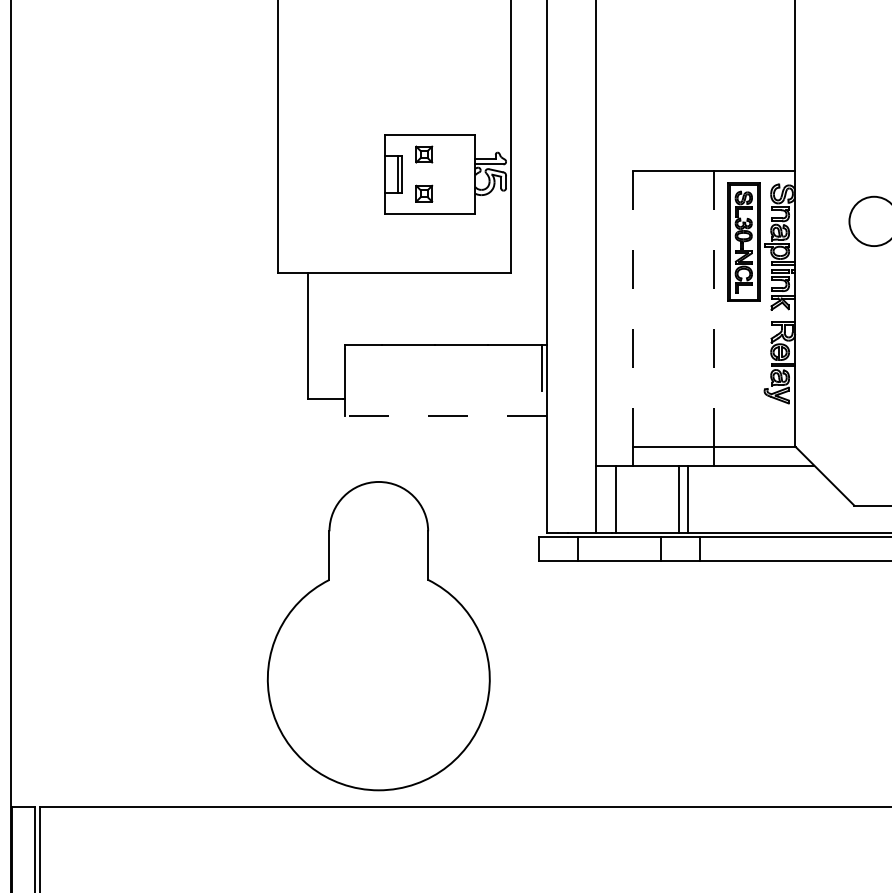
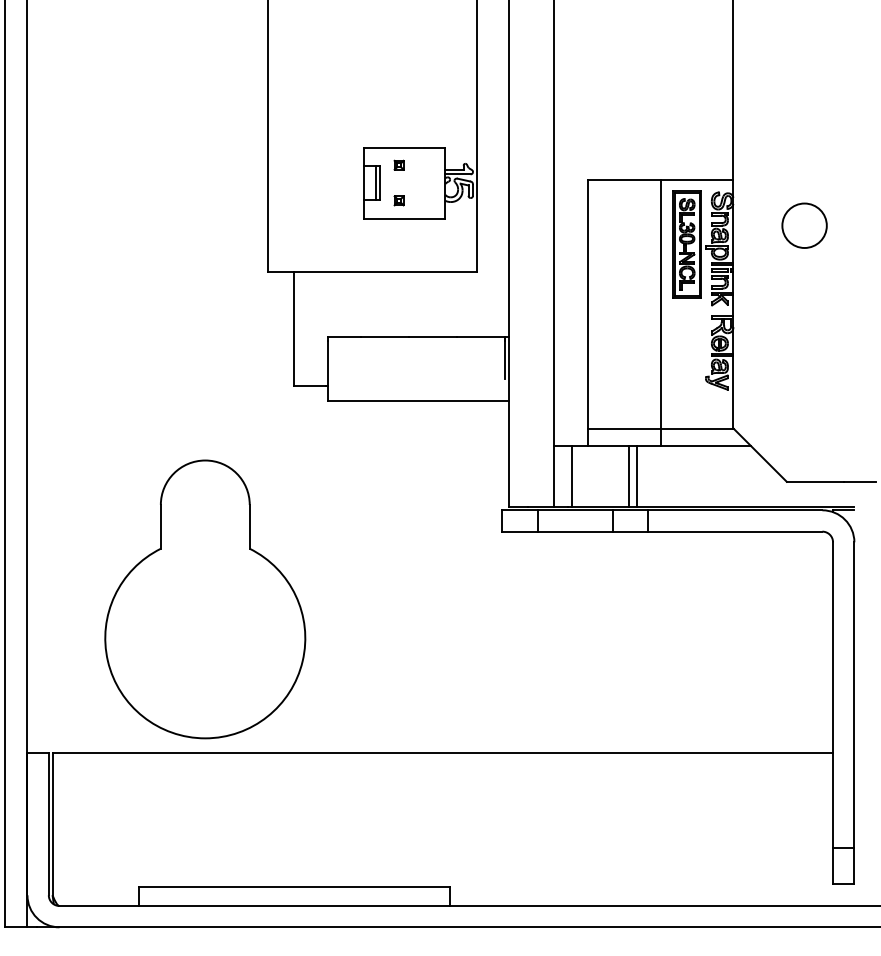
part: (423, 153) -> (398, 164), size x0.62
part: (423, 193) -> (398, 200), size x0.62
line: (633, 308) -> (587, 304), dashed -> solid
line: (714, 309) -> (660, 305), dashed -> solid
line: (445, 415) -> (418, 400), dashed -> solid
part: (379, 636) -> (205, 599), moved

